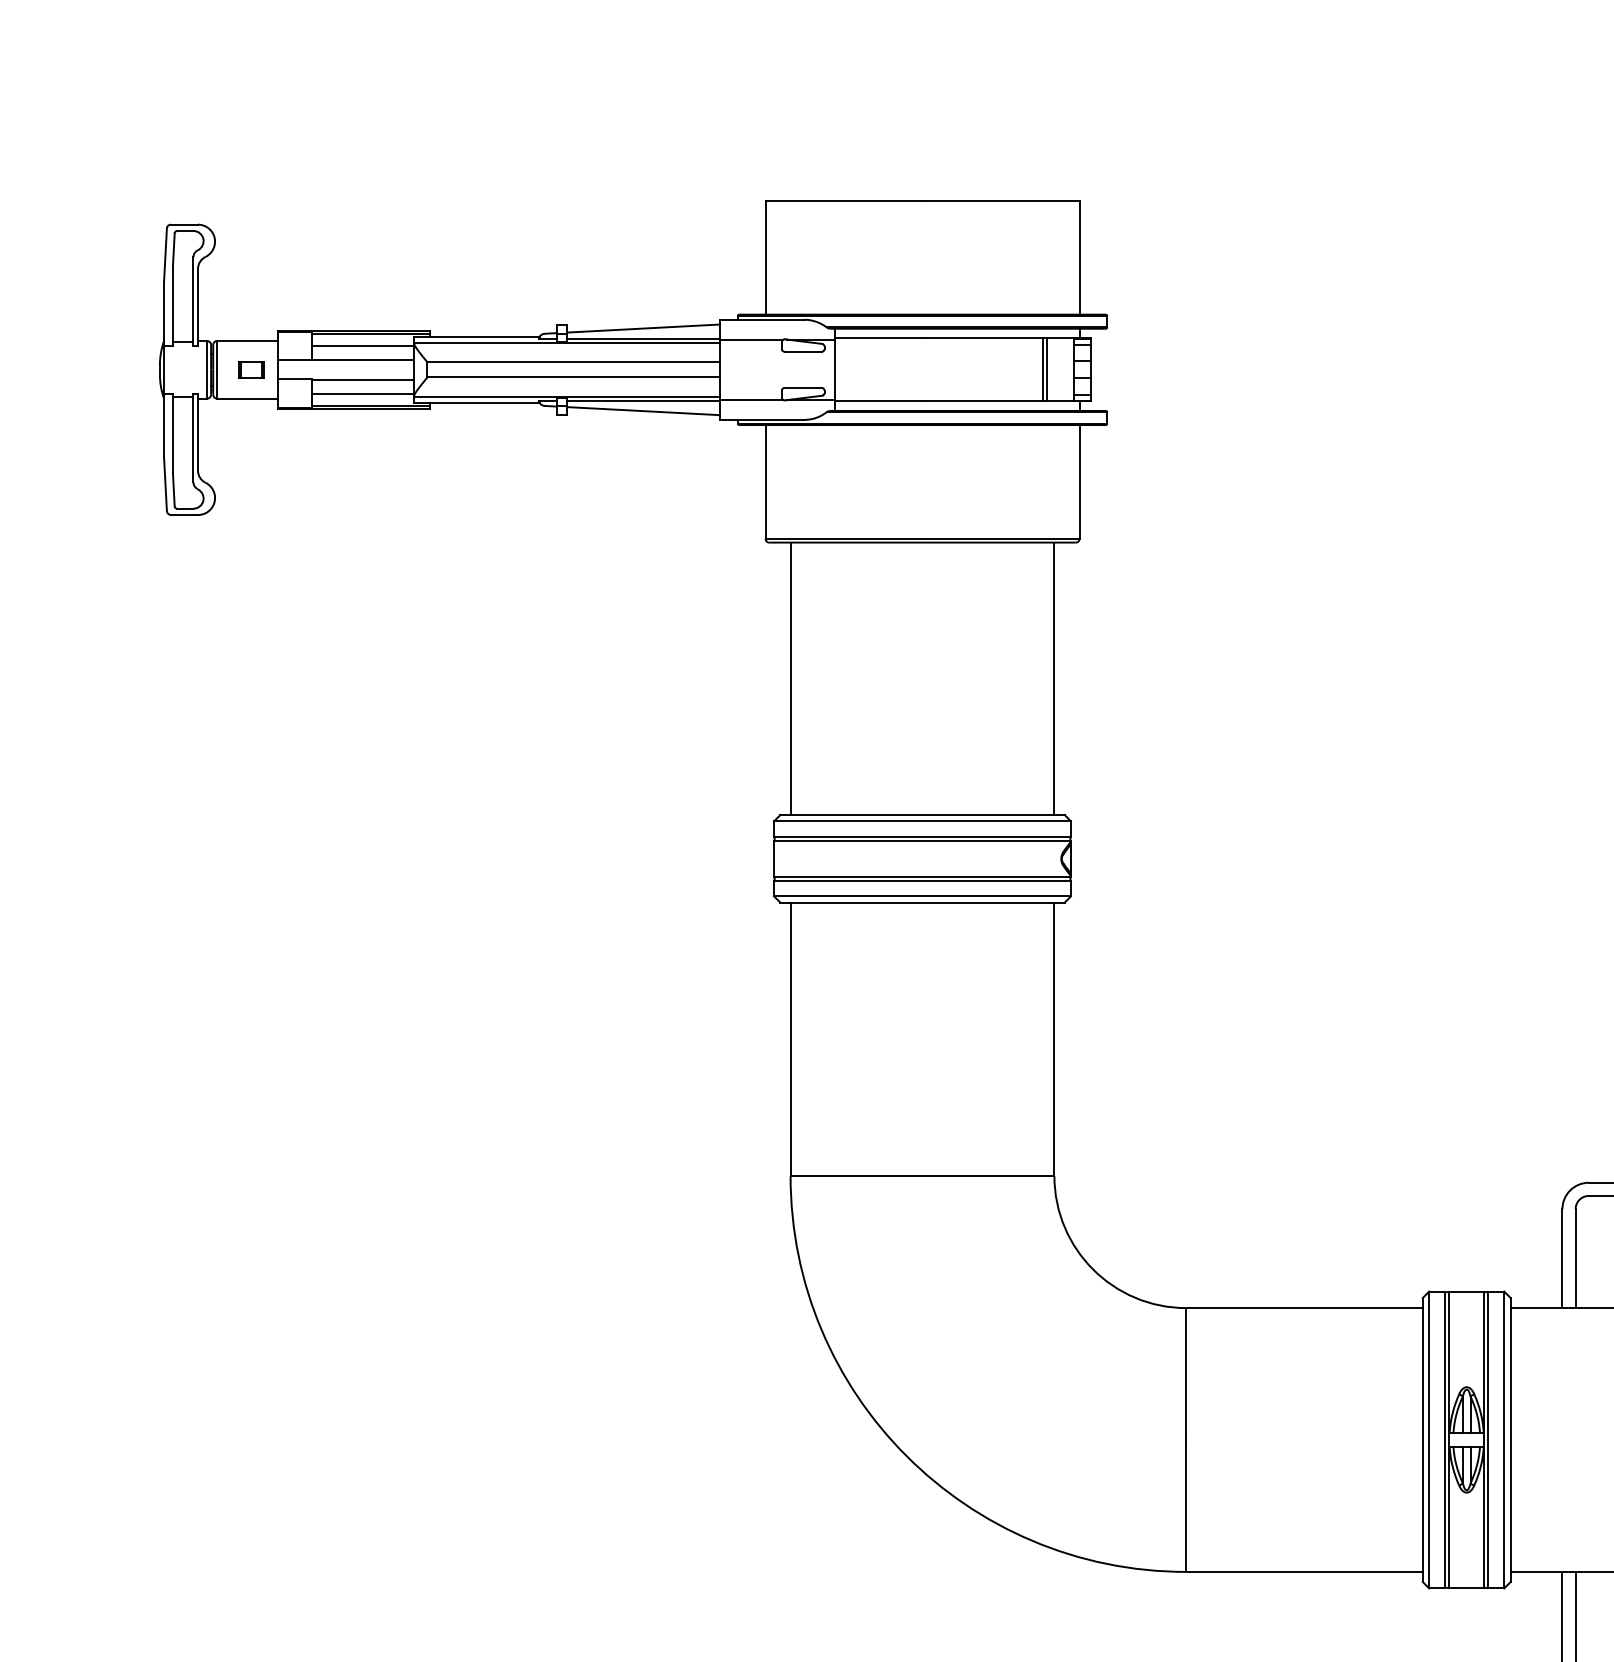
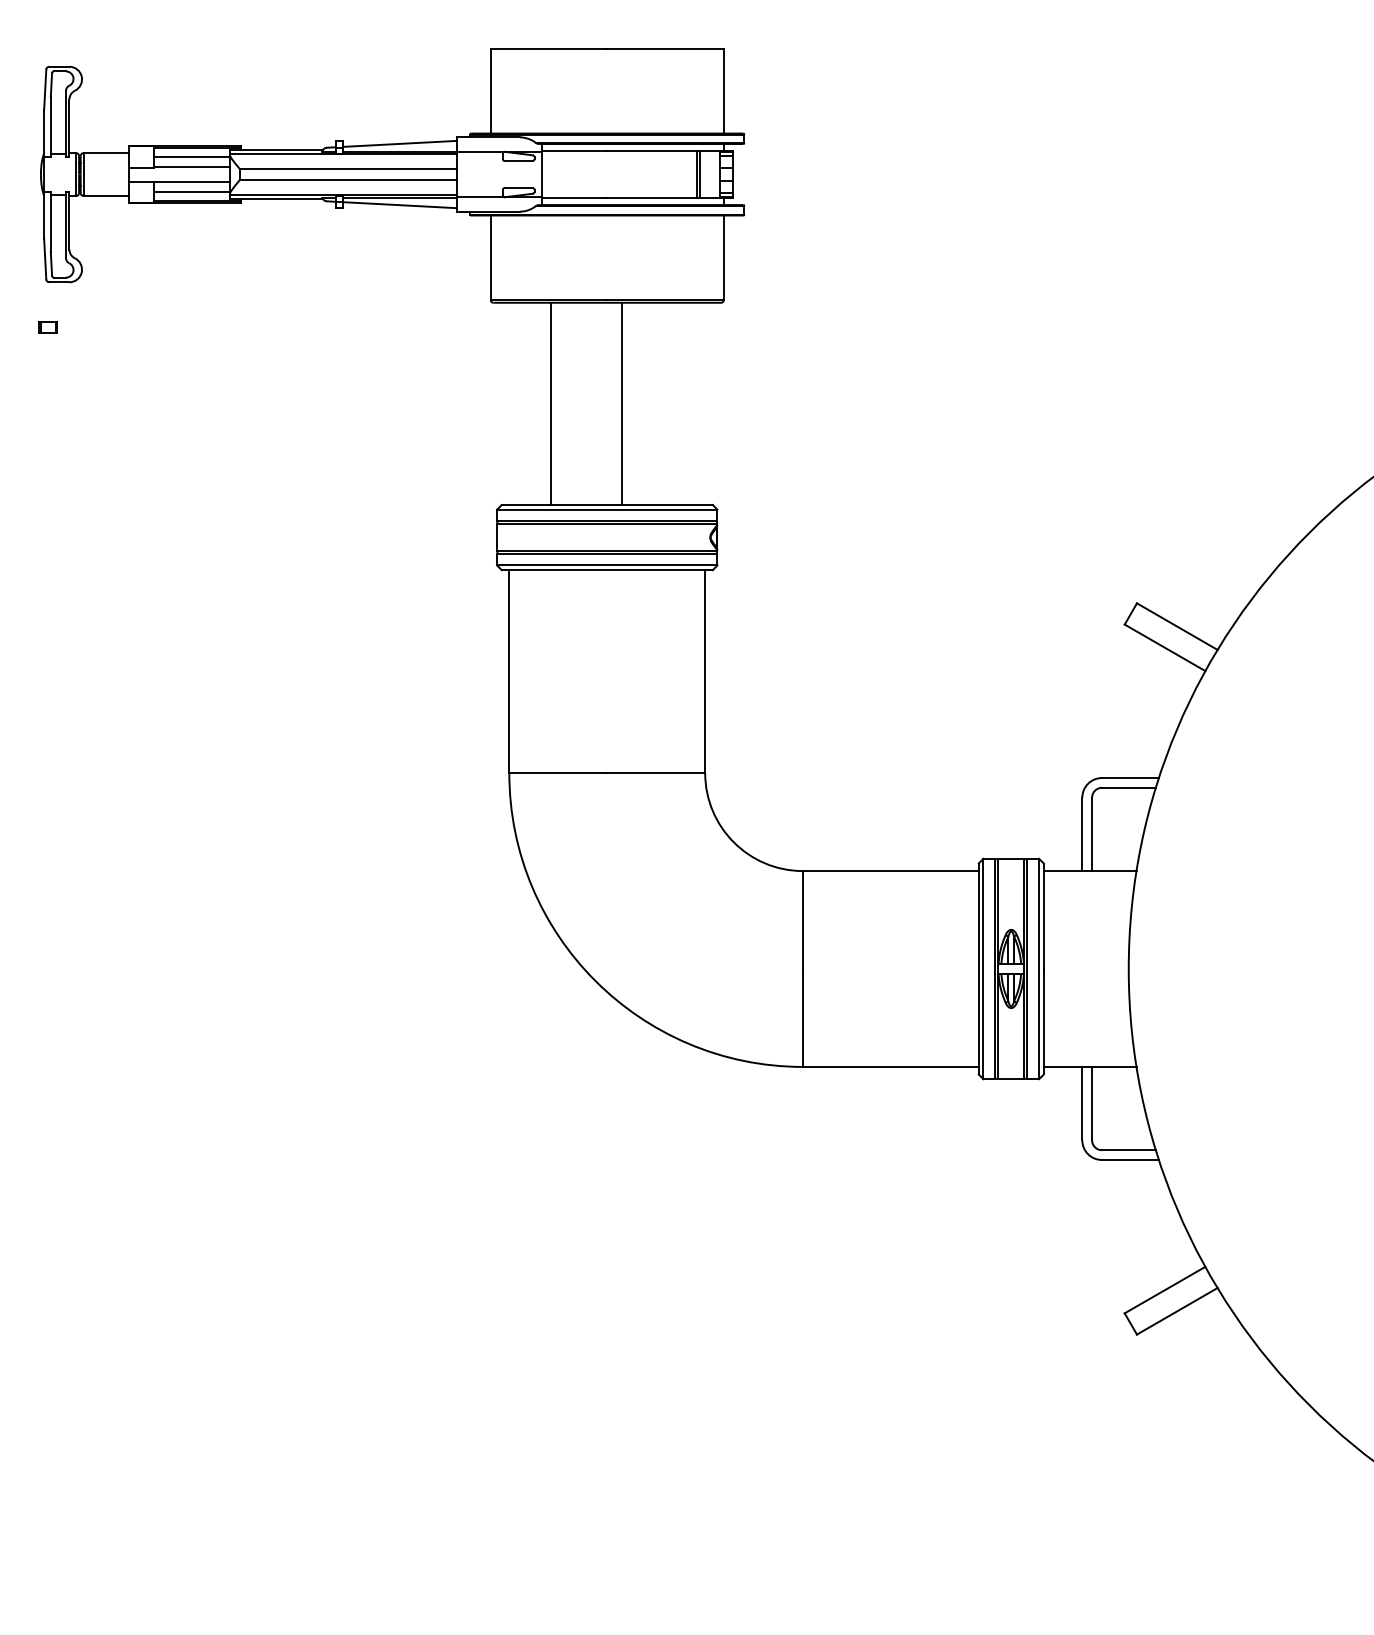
part: (250, 369) -> (47, 327), moved
line: (790, 678) -> (551, 403), moved
line: (1054, 678) -> (622, 403), moved

